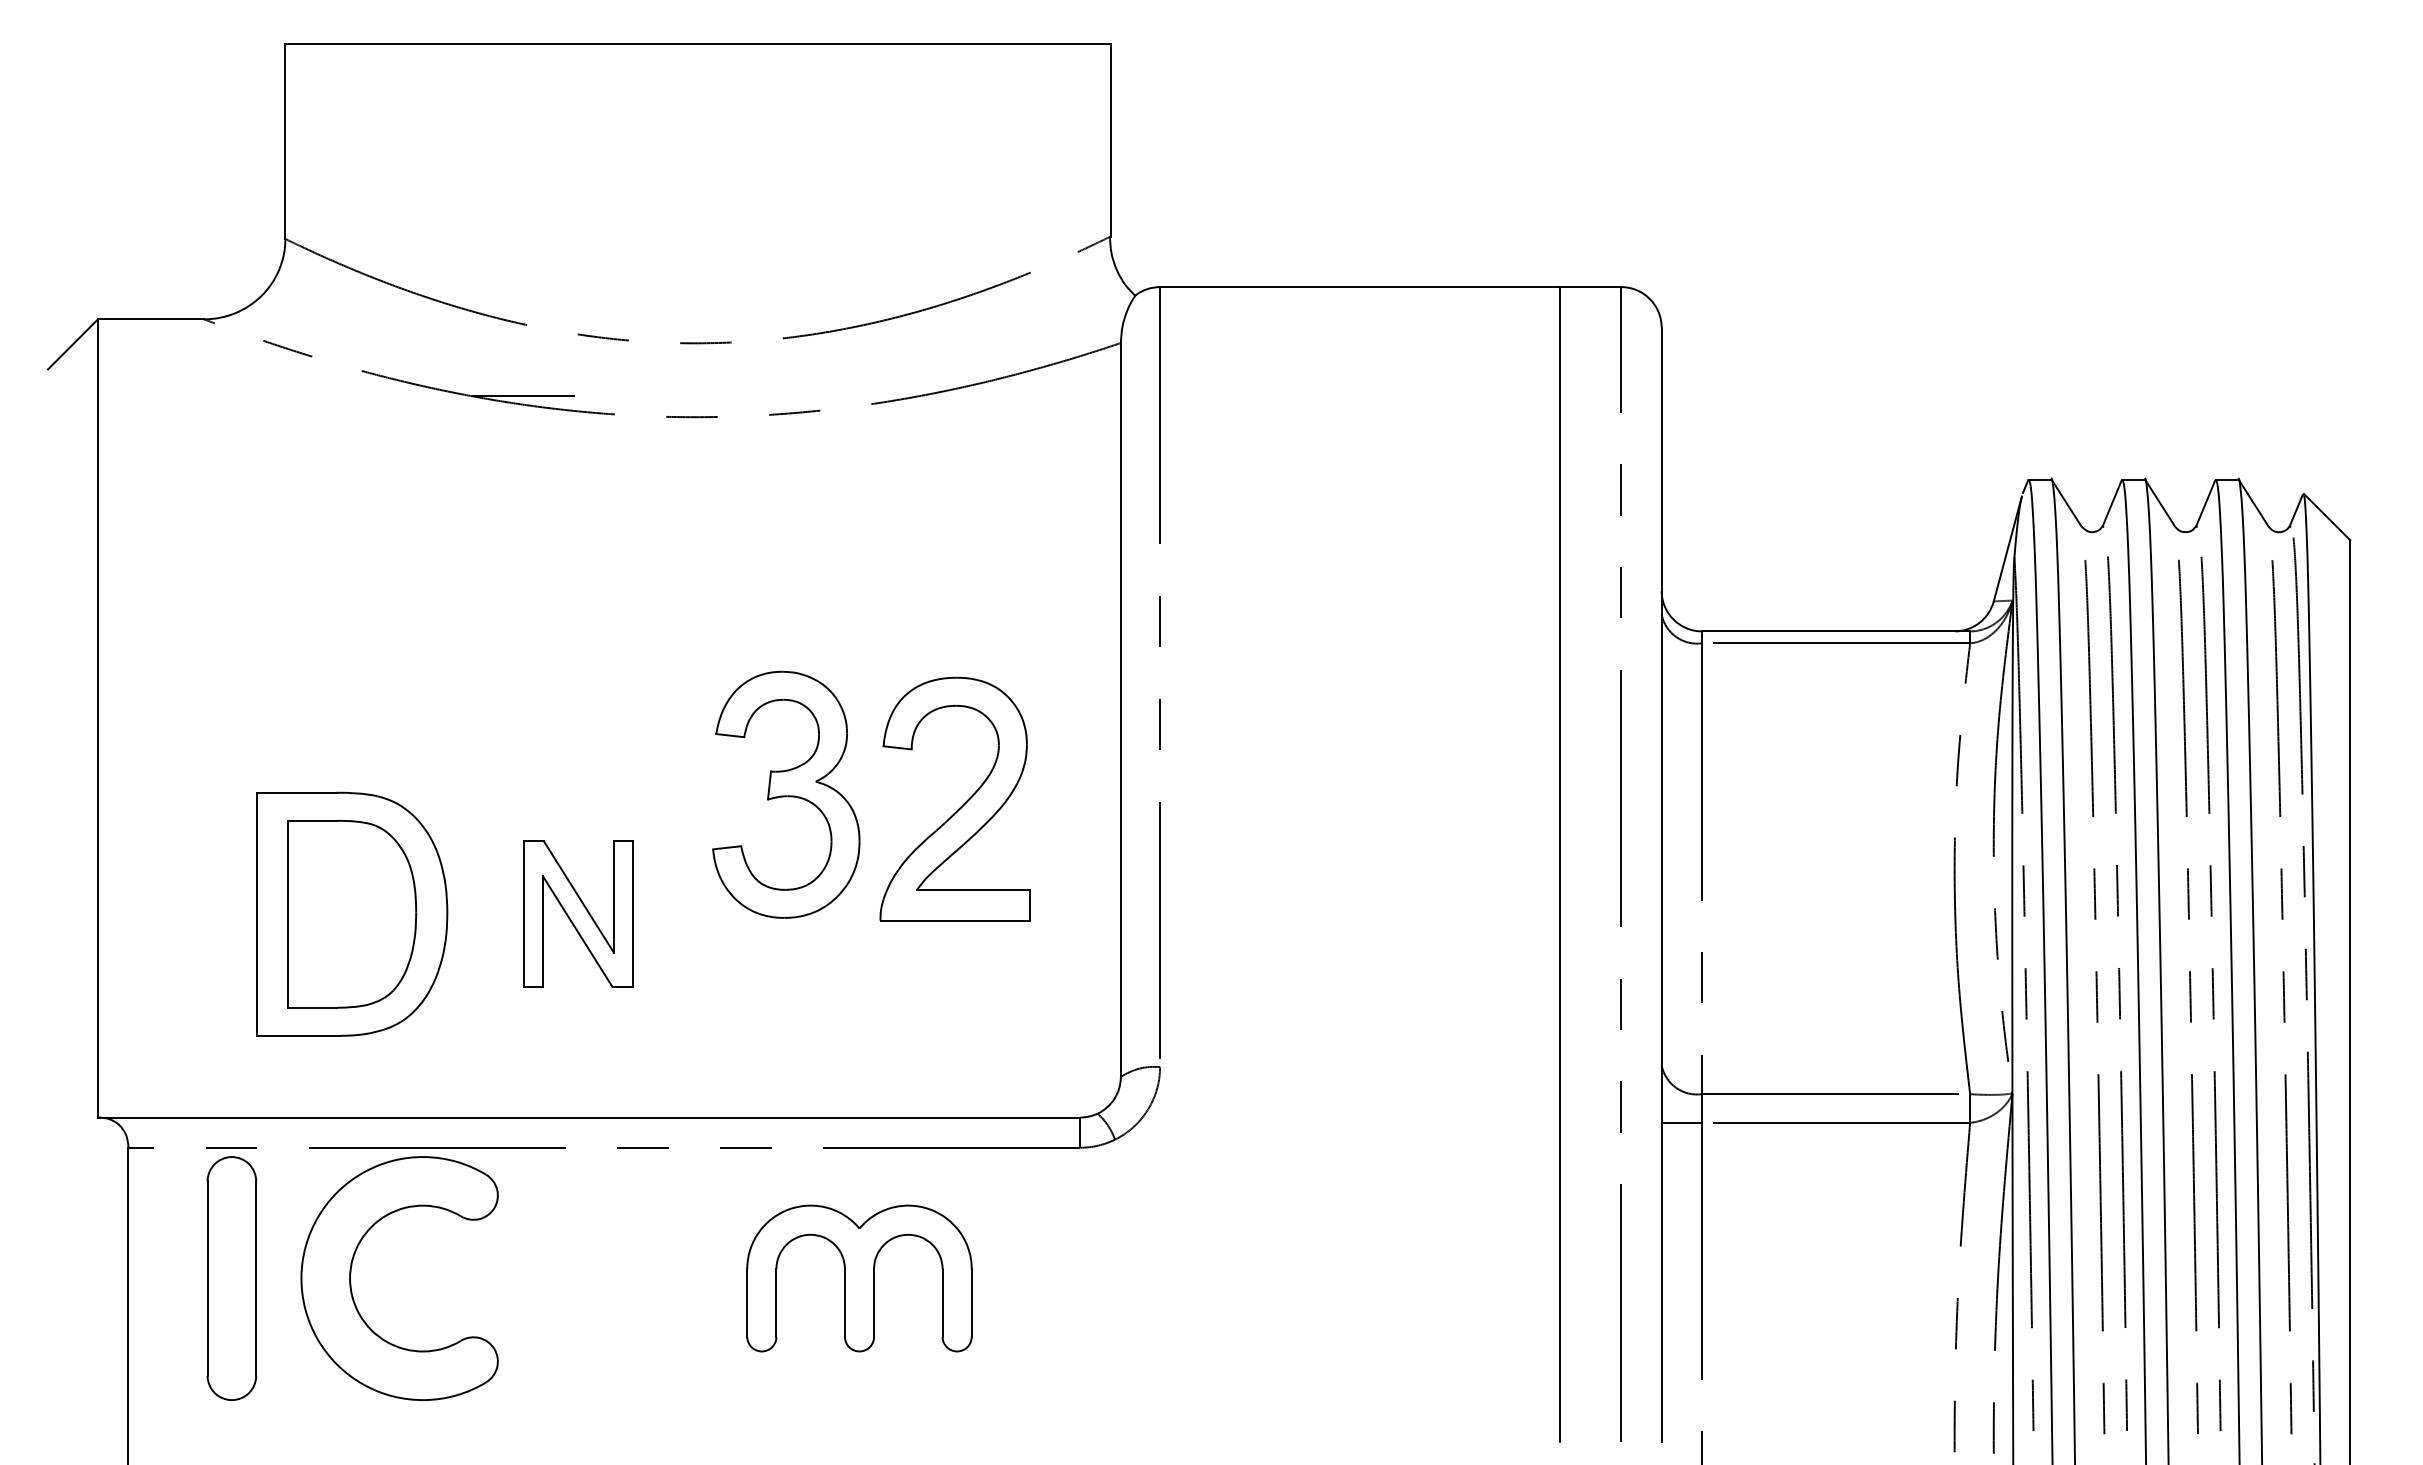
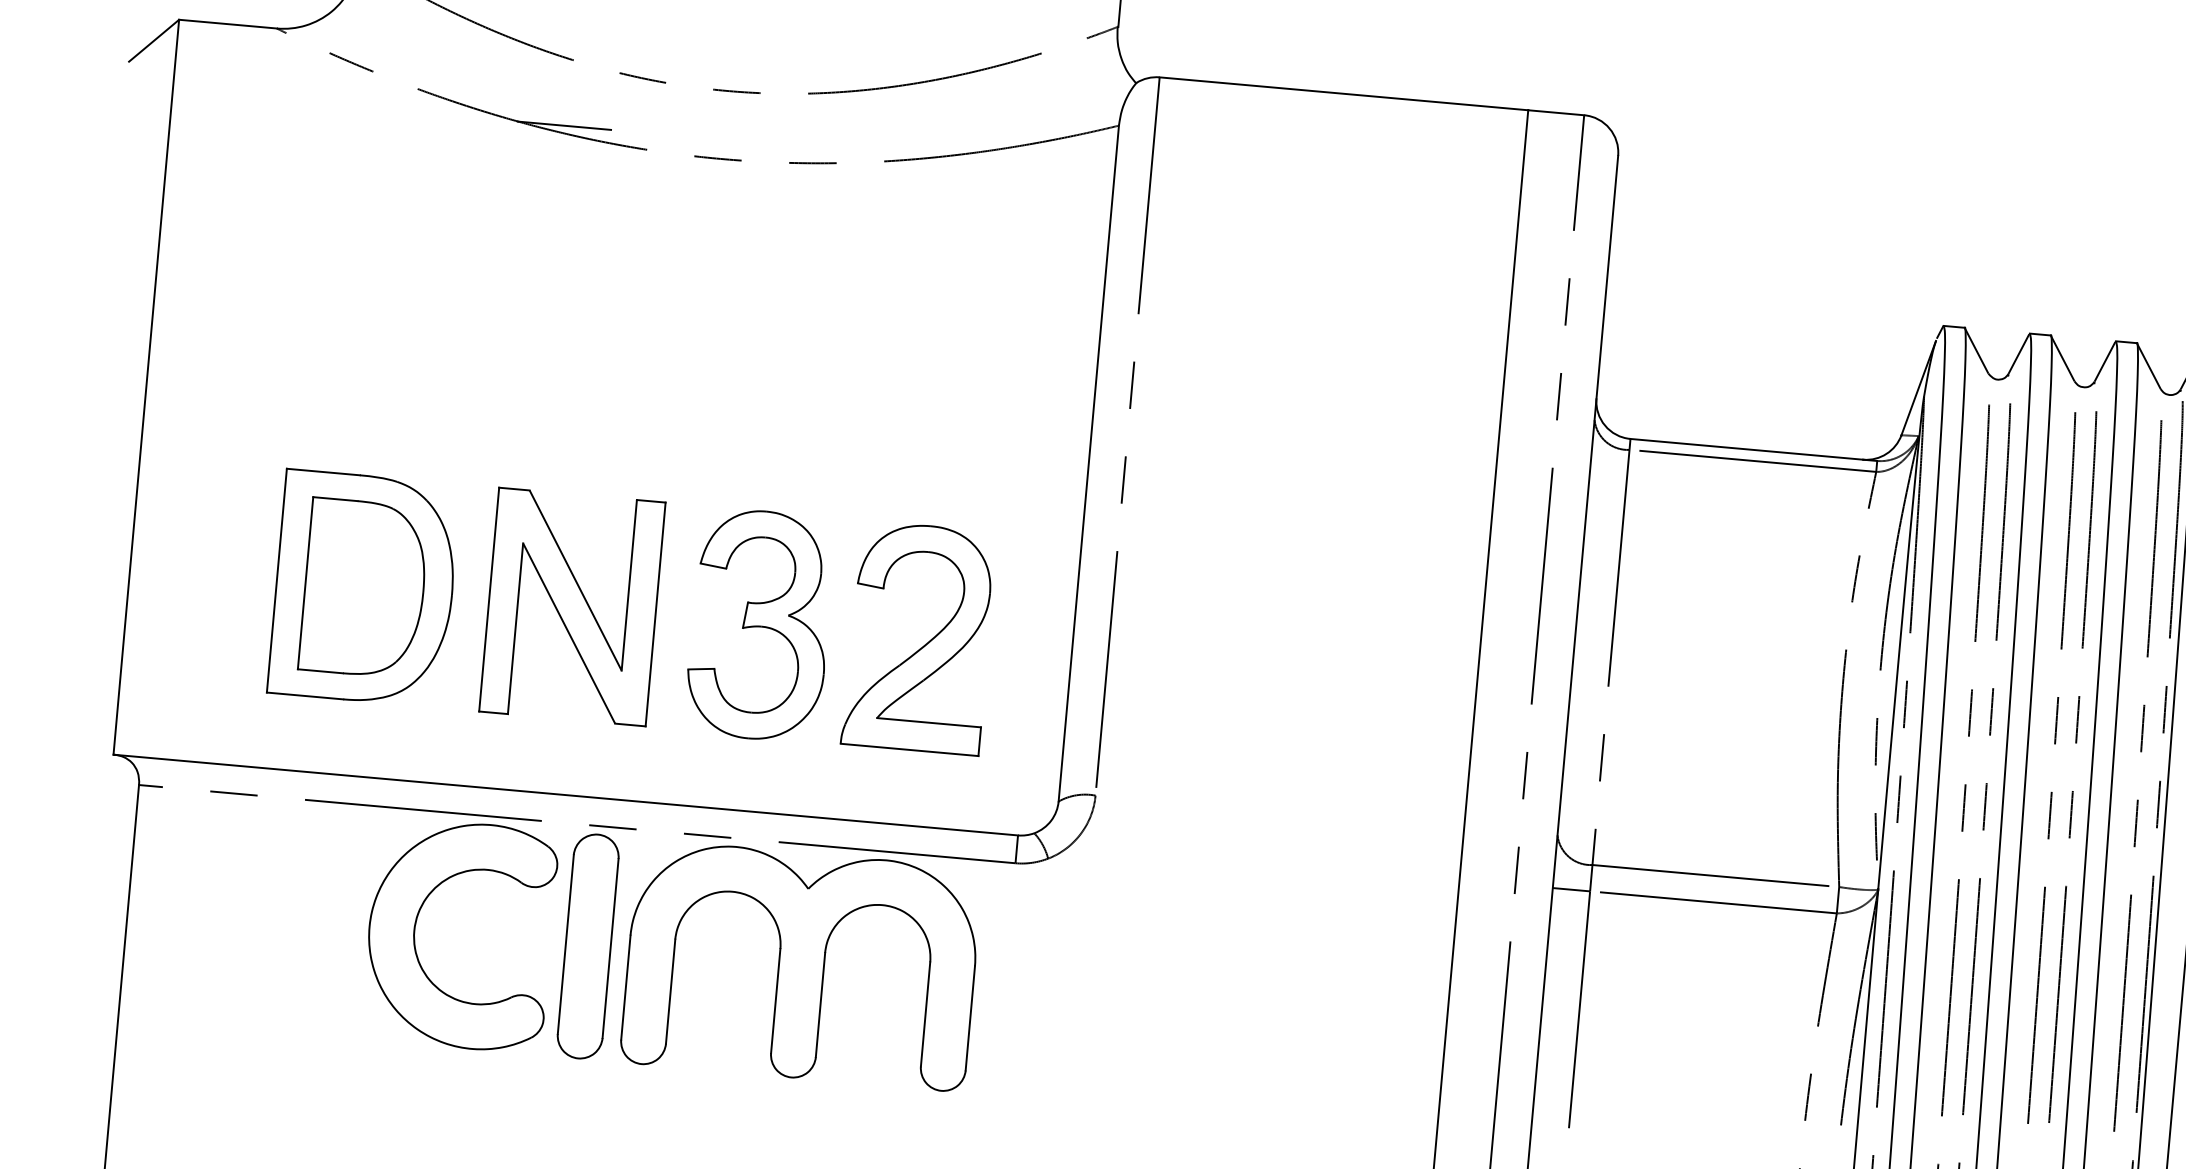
part: (786, 794) -> (760, 624), moved
part: (961, 805) -> (924, 644), moved
part: (578, 914) -> (572, 607), size x1.67
part: (351, 1274) -> (415, 927), moved
part: (231, 1278) -> (587, 946), moved
part: (859, 1278) -> (801, 965), size x1.67

